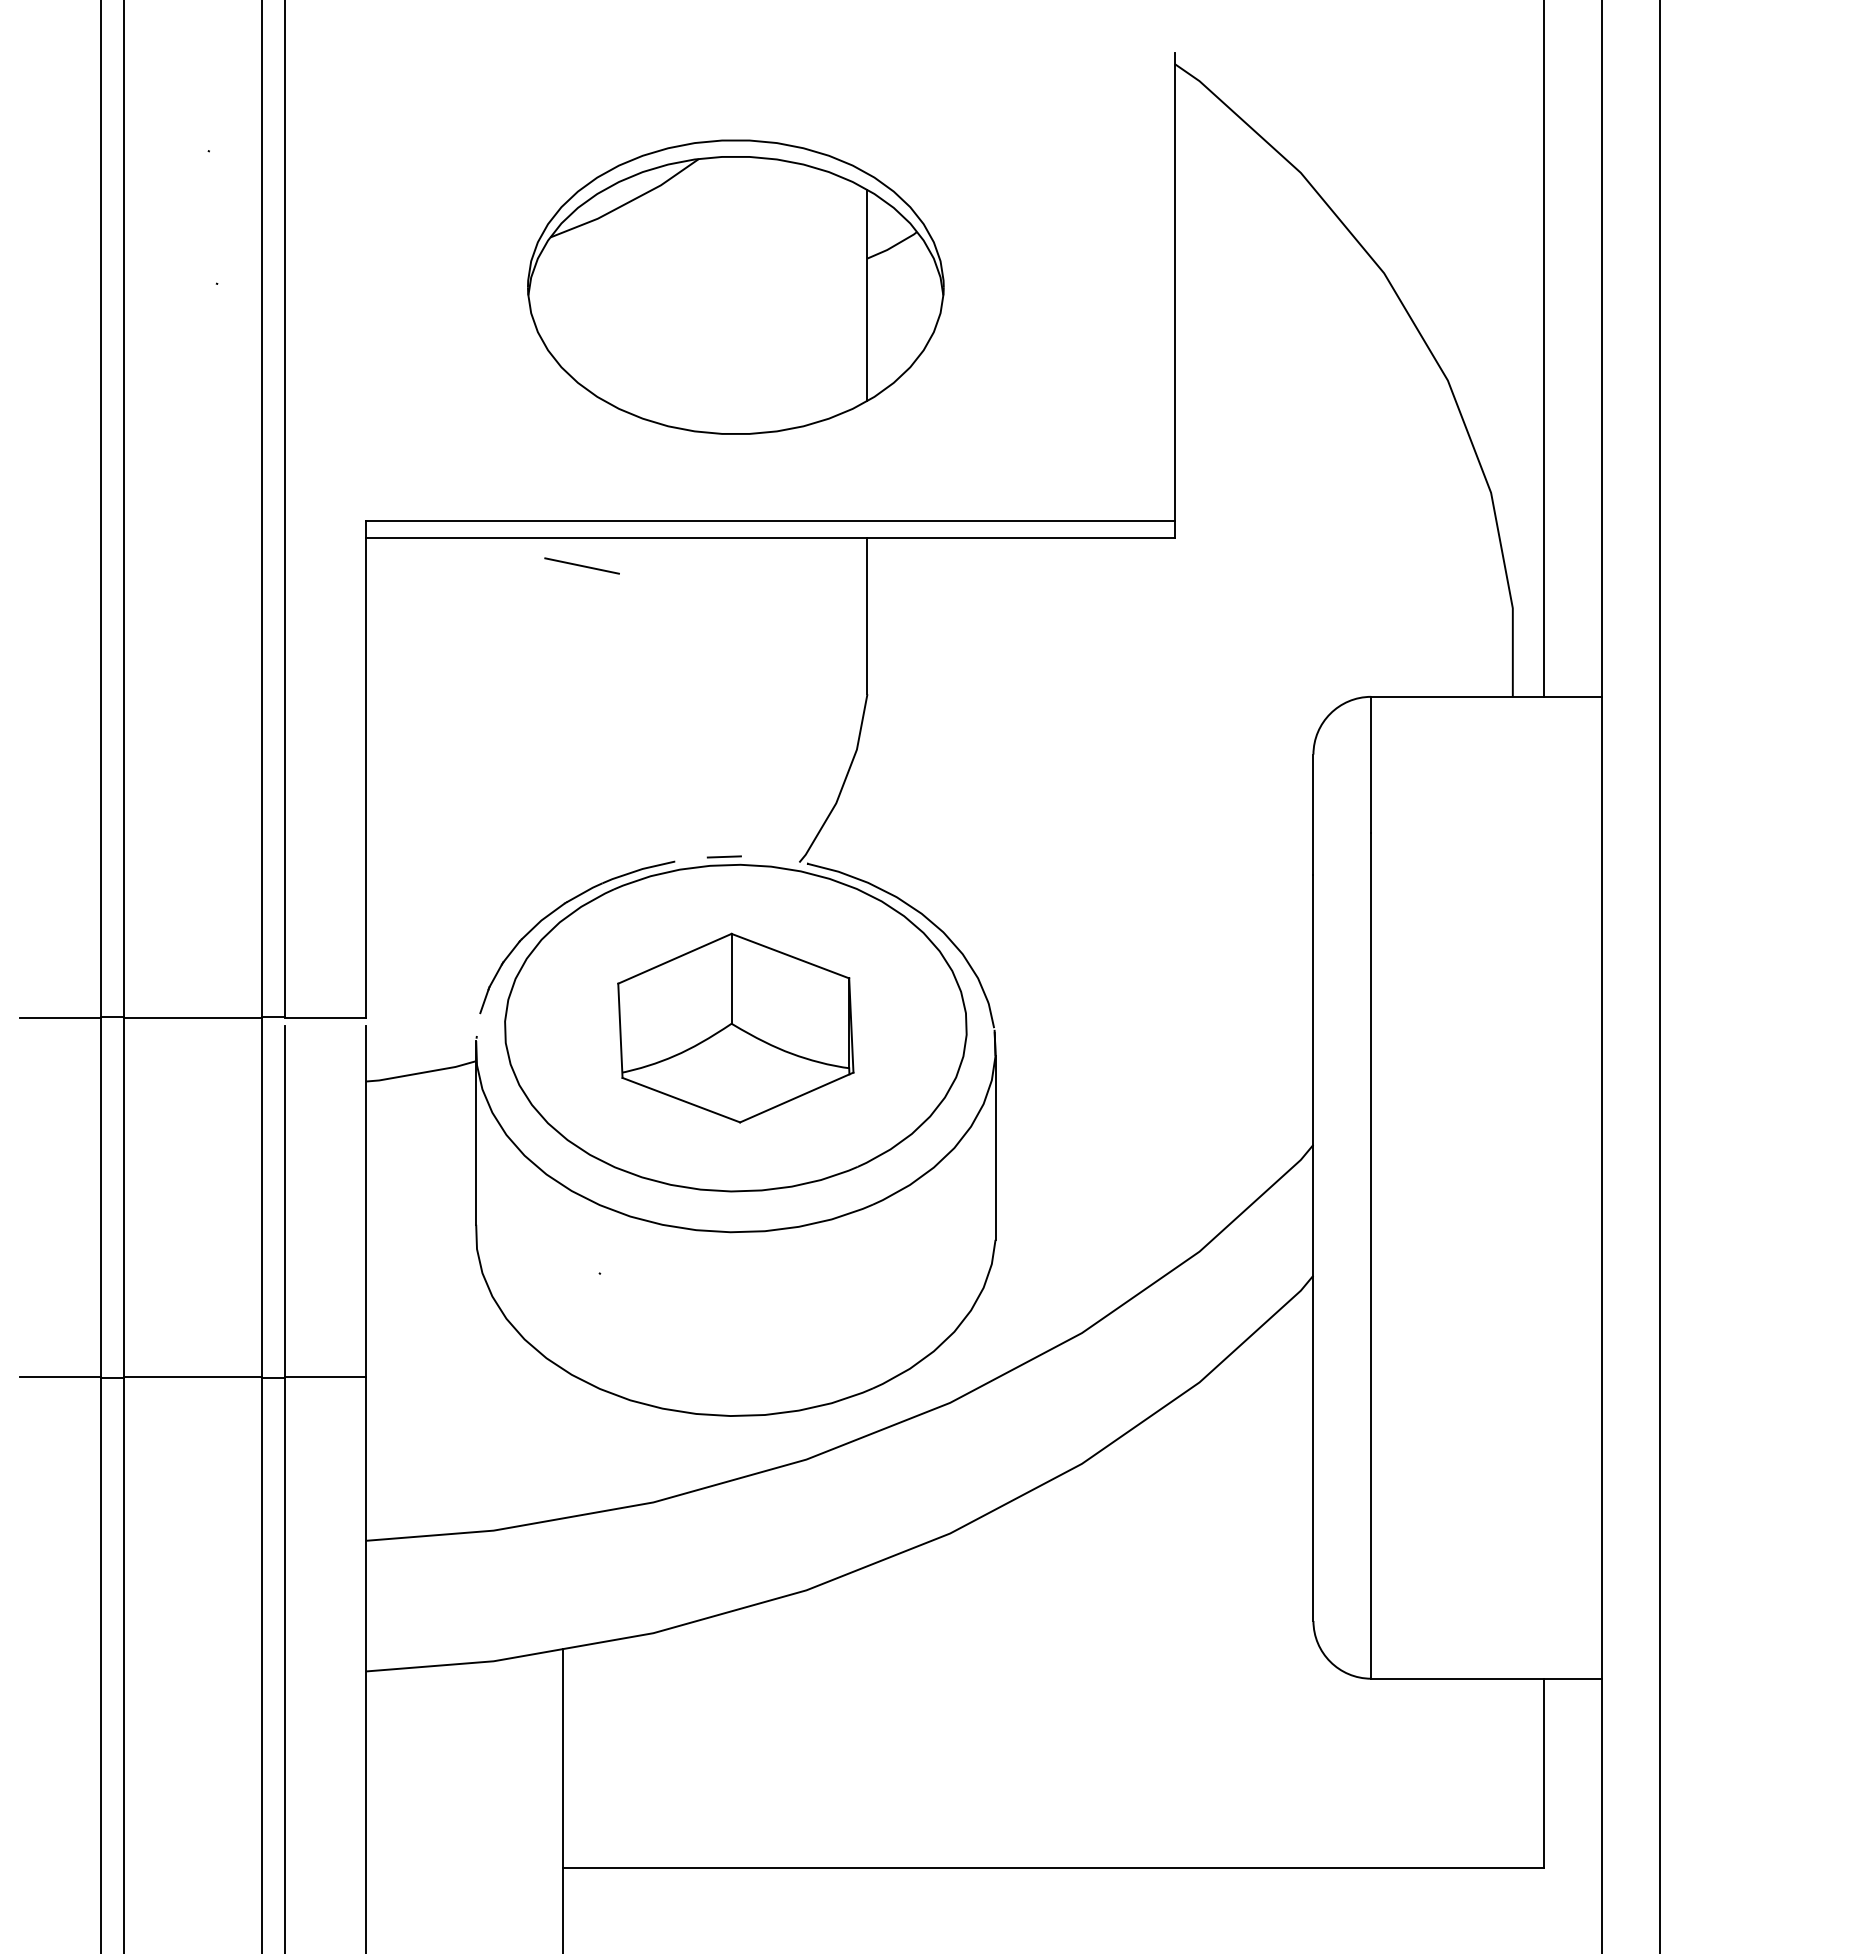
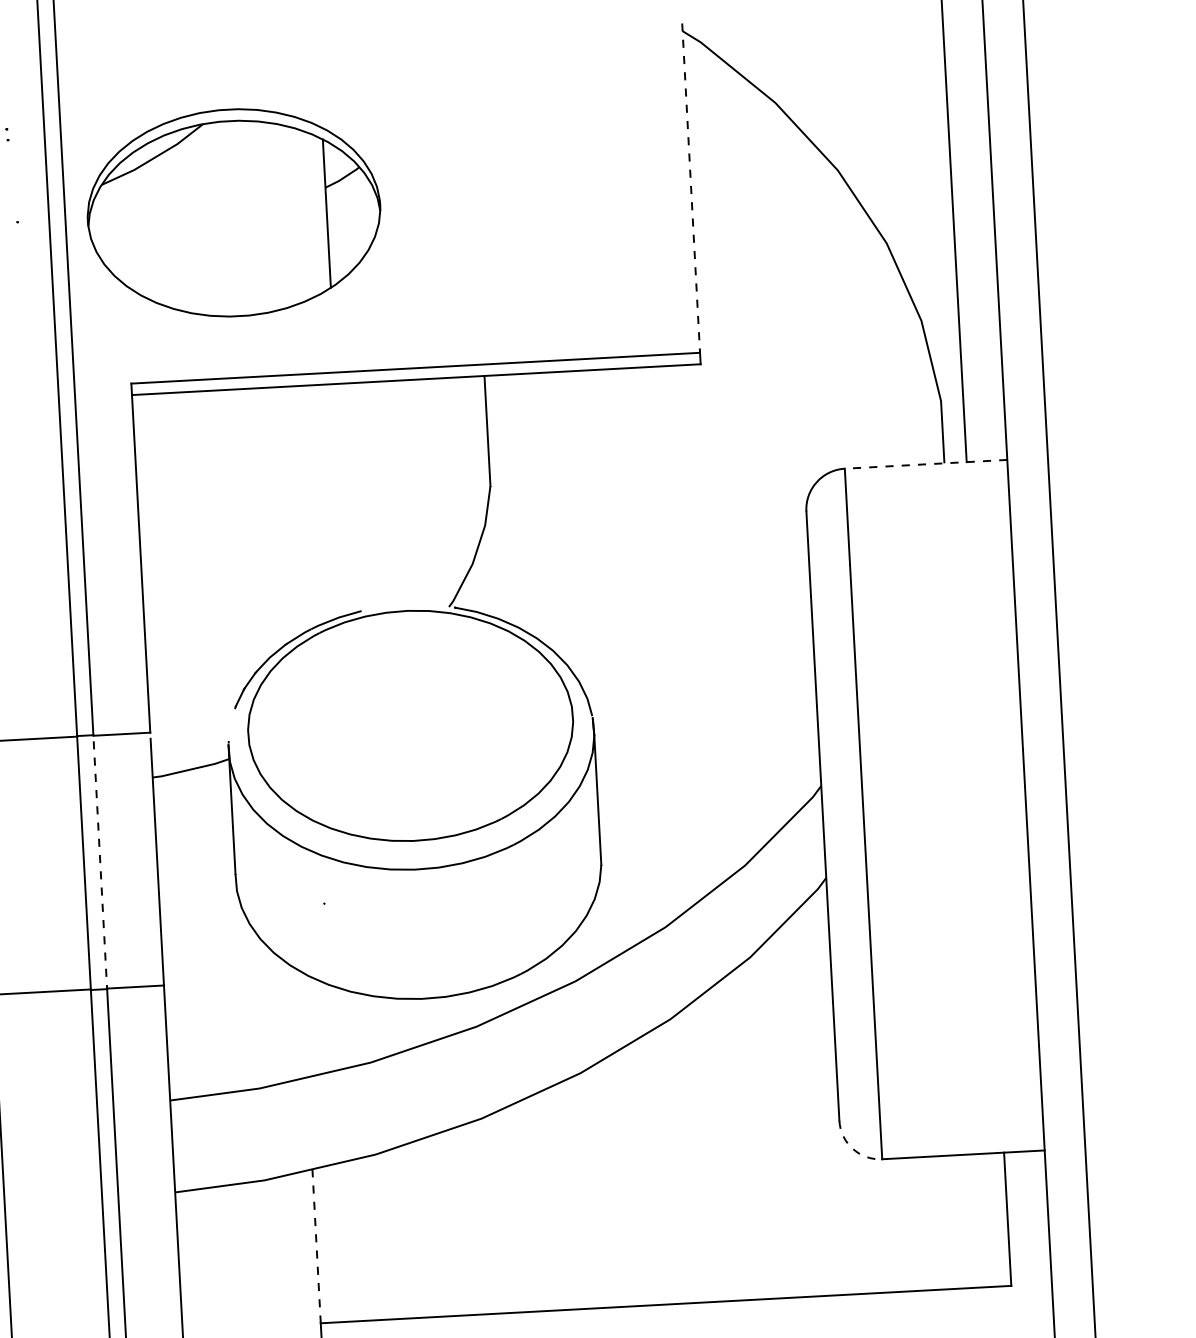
part: (735, 286) -> (233, 212), moved
line: (1174, 287) -> (690, 188), solid -> dashed
line: (581, 565) -> (284, 406), removed
line: (1486, 696) -> (925, 464), solid -> dashed
line: (723, 856) -> (395, 605), removed
line: (484, 1001) -> (232, 716), removed
part: (735, 1027) -> (410, 725), removed
line: (285, 1202) -> (100, 865), solid -> dashed
arc: (1330, 1661) -> (852, 1148), solid -> dashed
line: (562, 1758) -> (316, 1246), solid -> dashed

